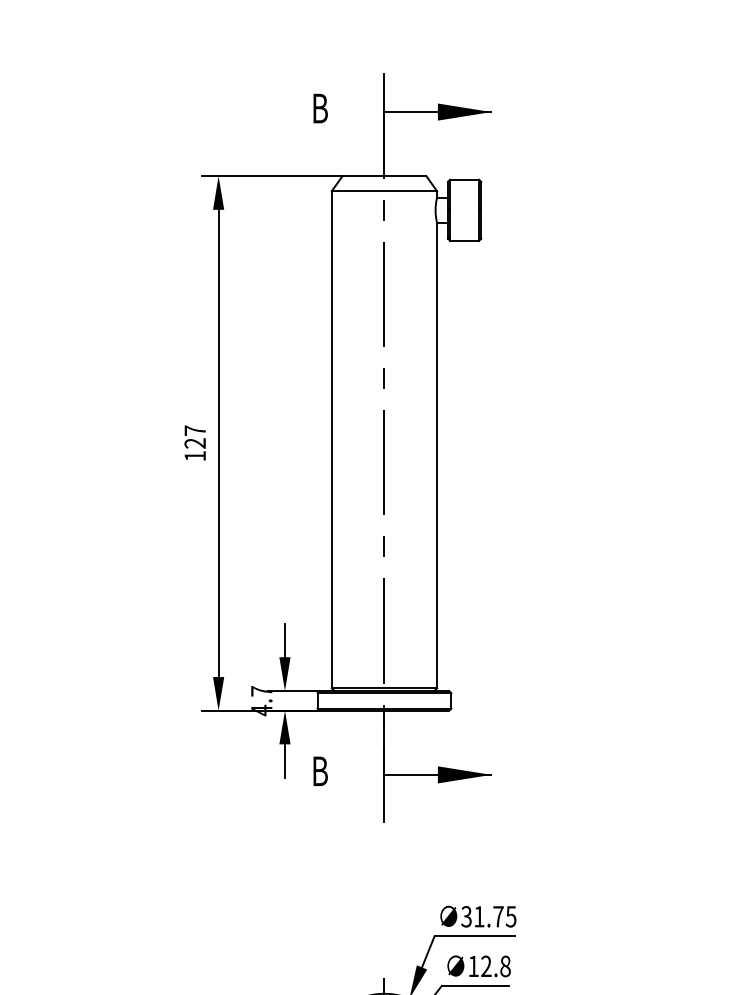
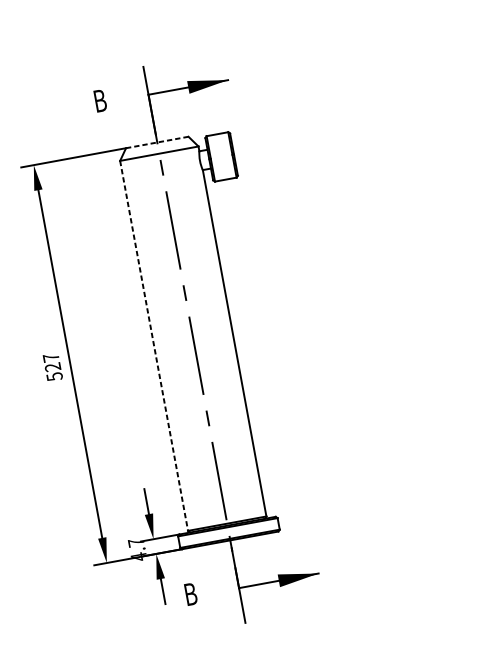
line: (384, 176) -> (157, 142), solid -> dashed
line: (331, 439) -> (153, 345), solid -> dashed
text: (195, 456) -> (54, 376), 127 -> 527

